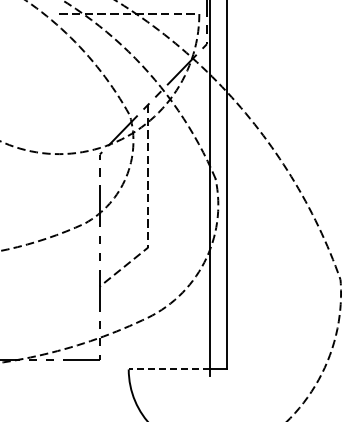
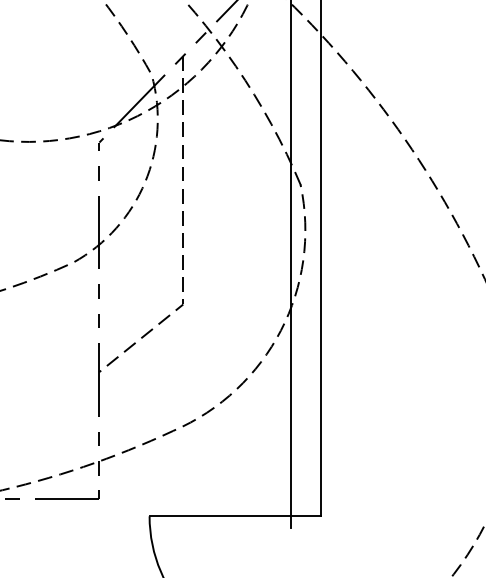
line: (169, 369) -> (220, 516), dashed -> solid

